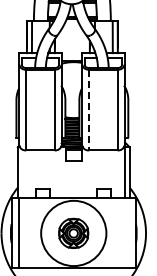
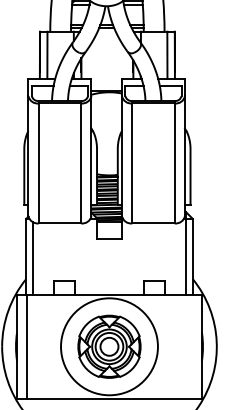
line: (89, 110) -> (132, 164), dashed -> solid
line: (22, 173) -> (33, 257), added
part: (73, 233) -> (109, 346), size x1.43

